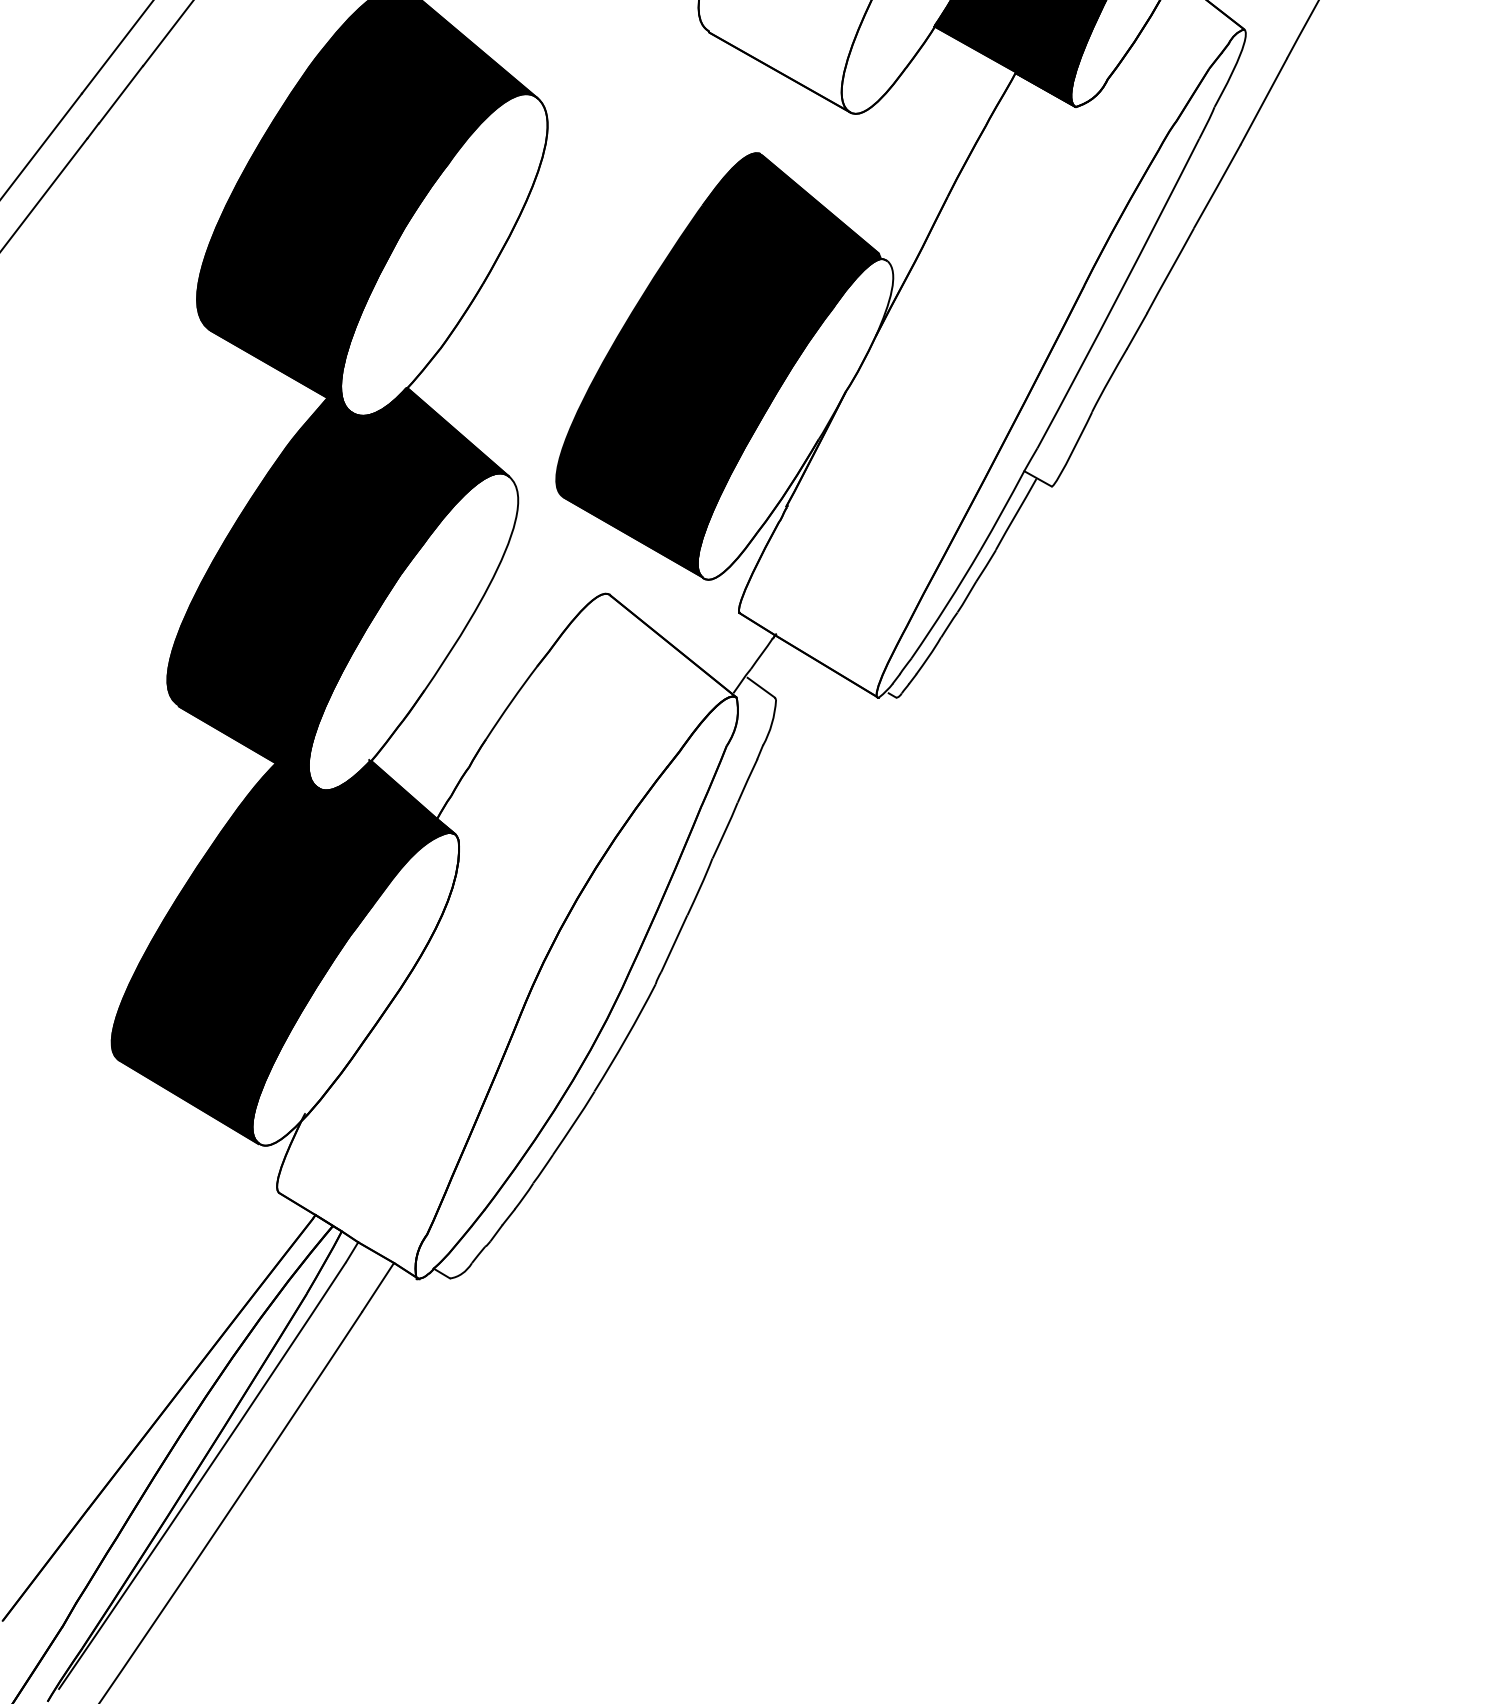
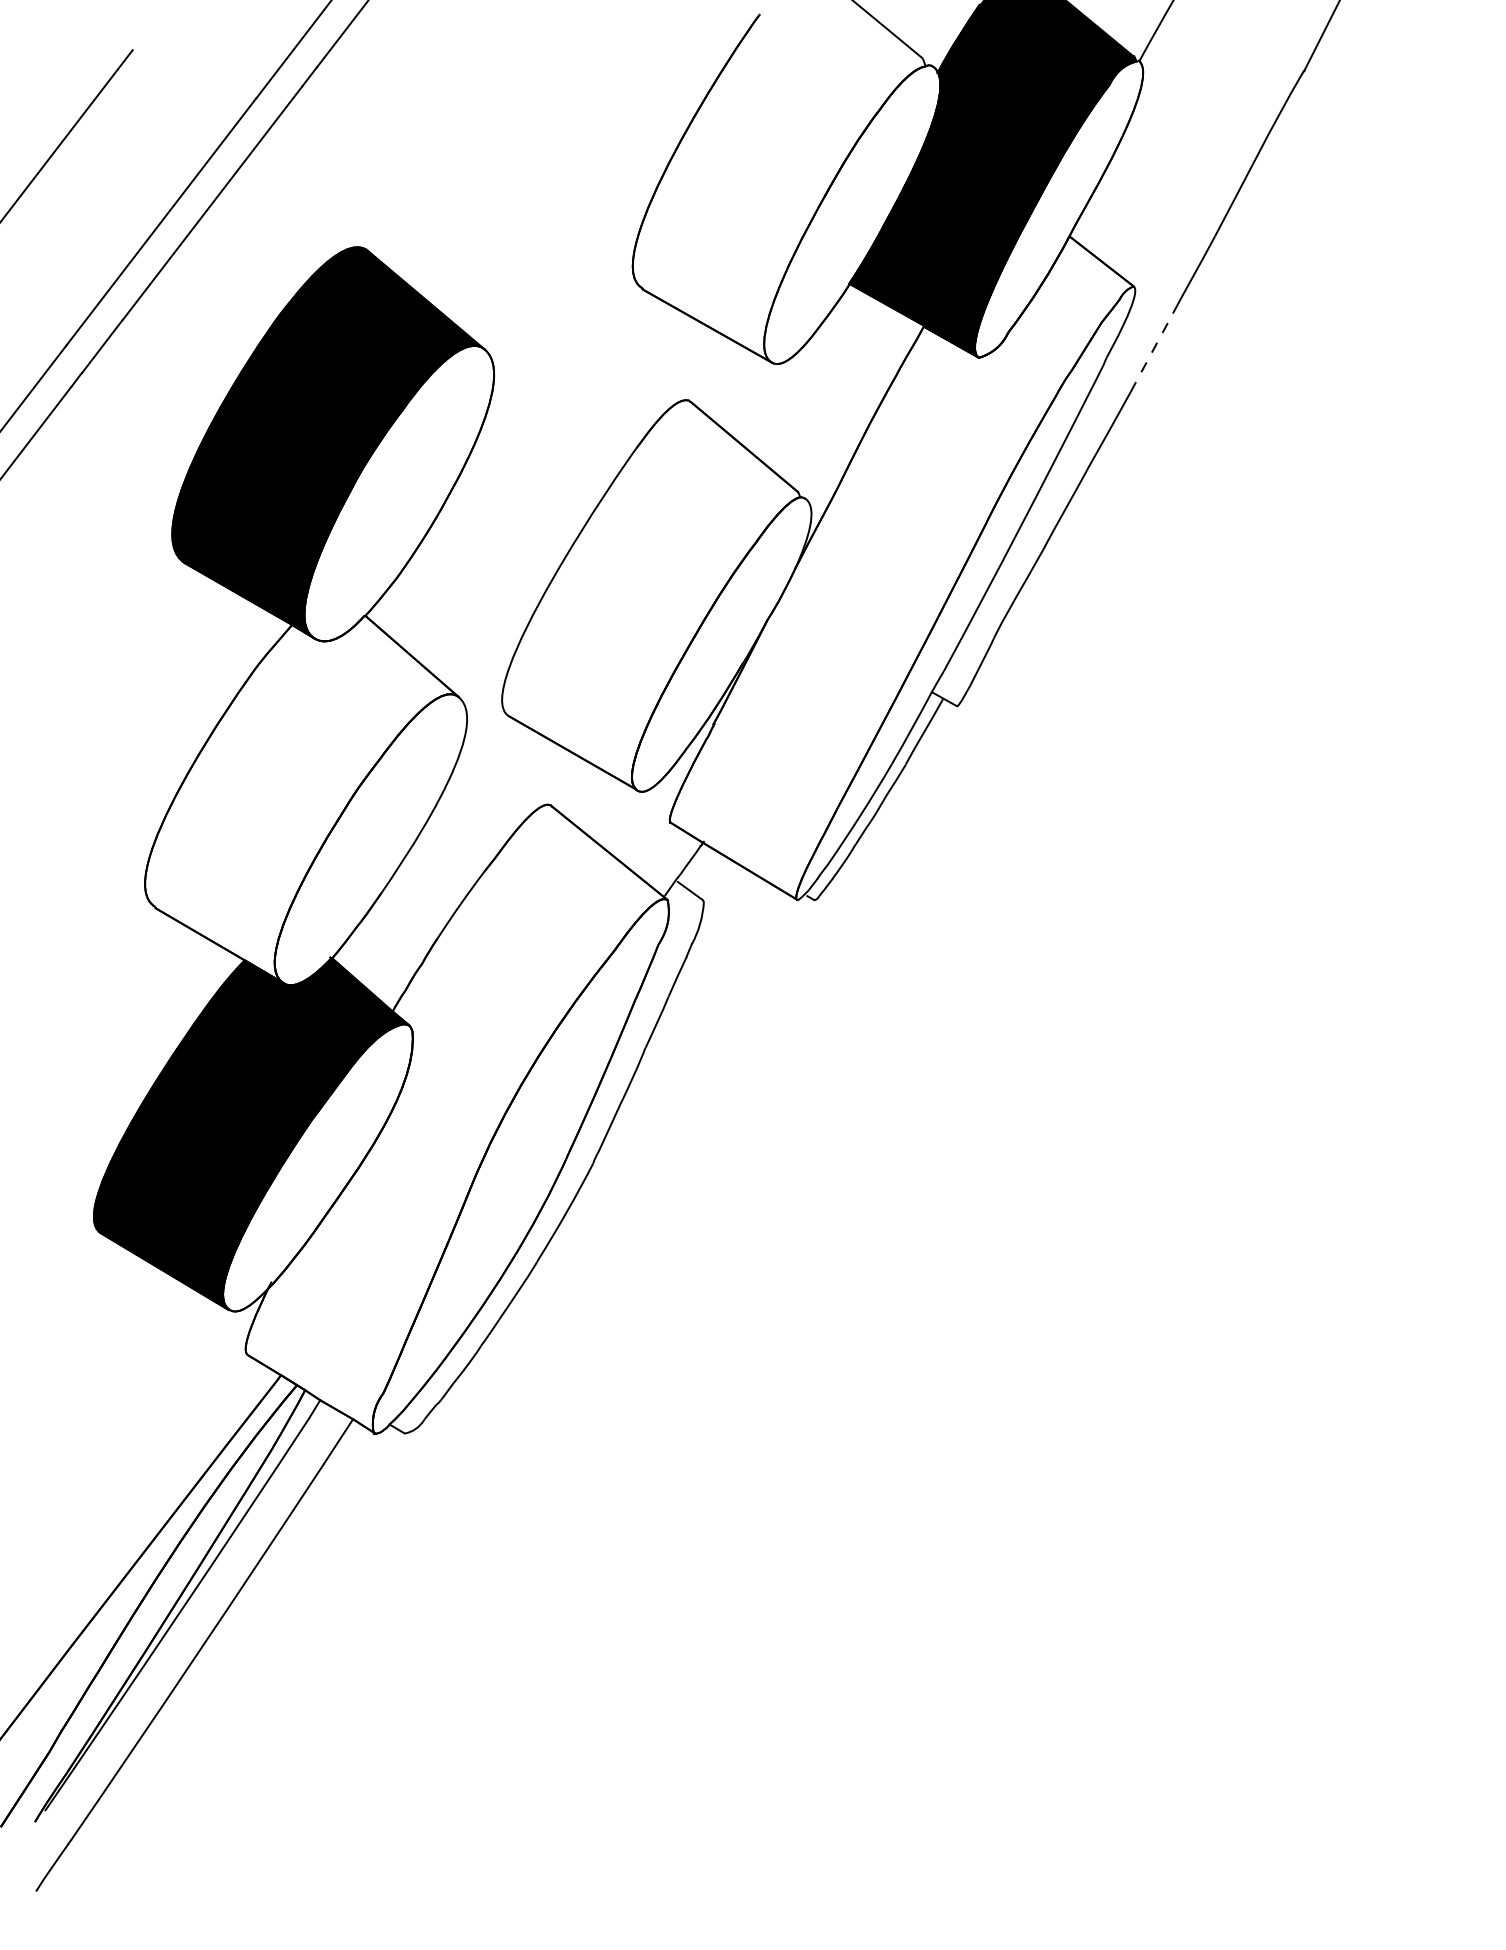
line: (1263, 101) -> (1151, 352), solid -> dashed
fill: (719, 364) -> (651, 594), removed
fill: (337, 588) -> (301, 799), removed

